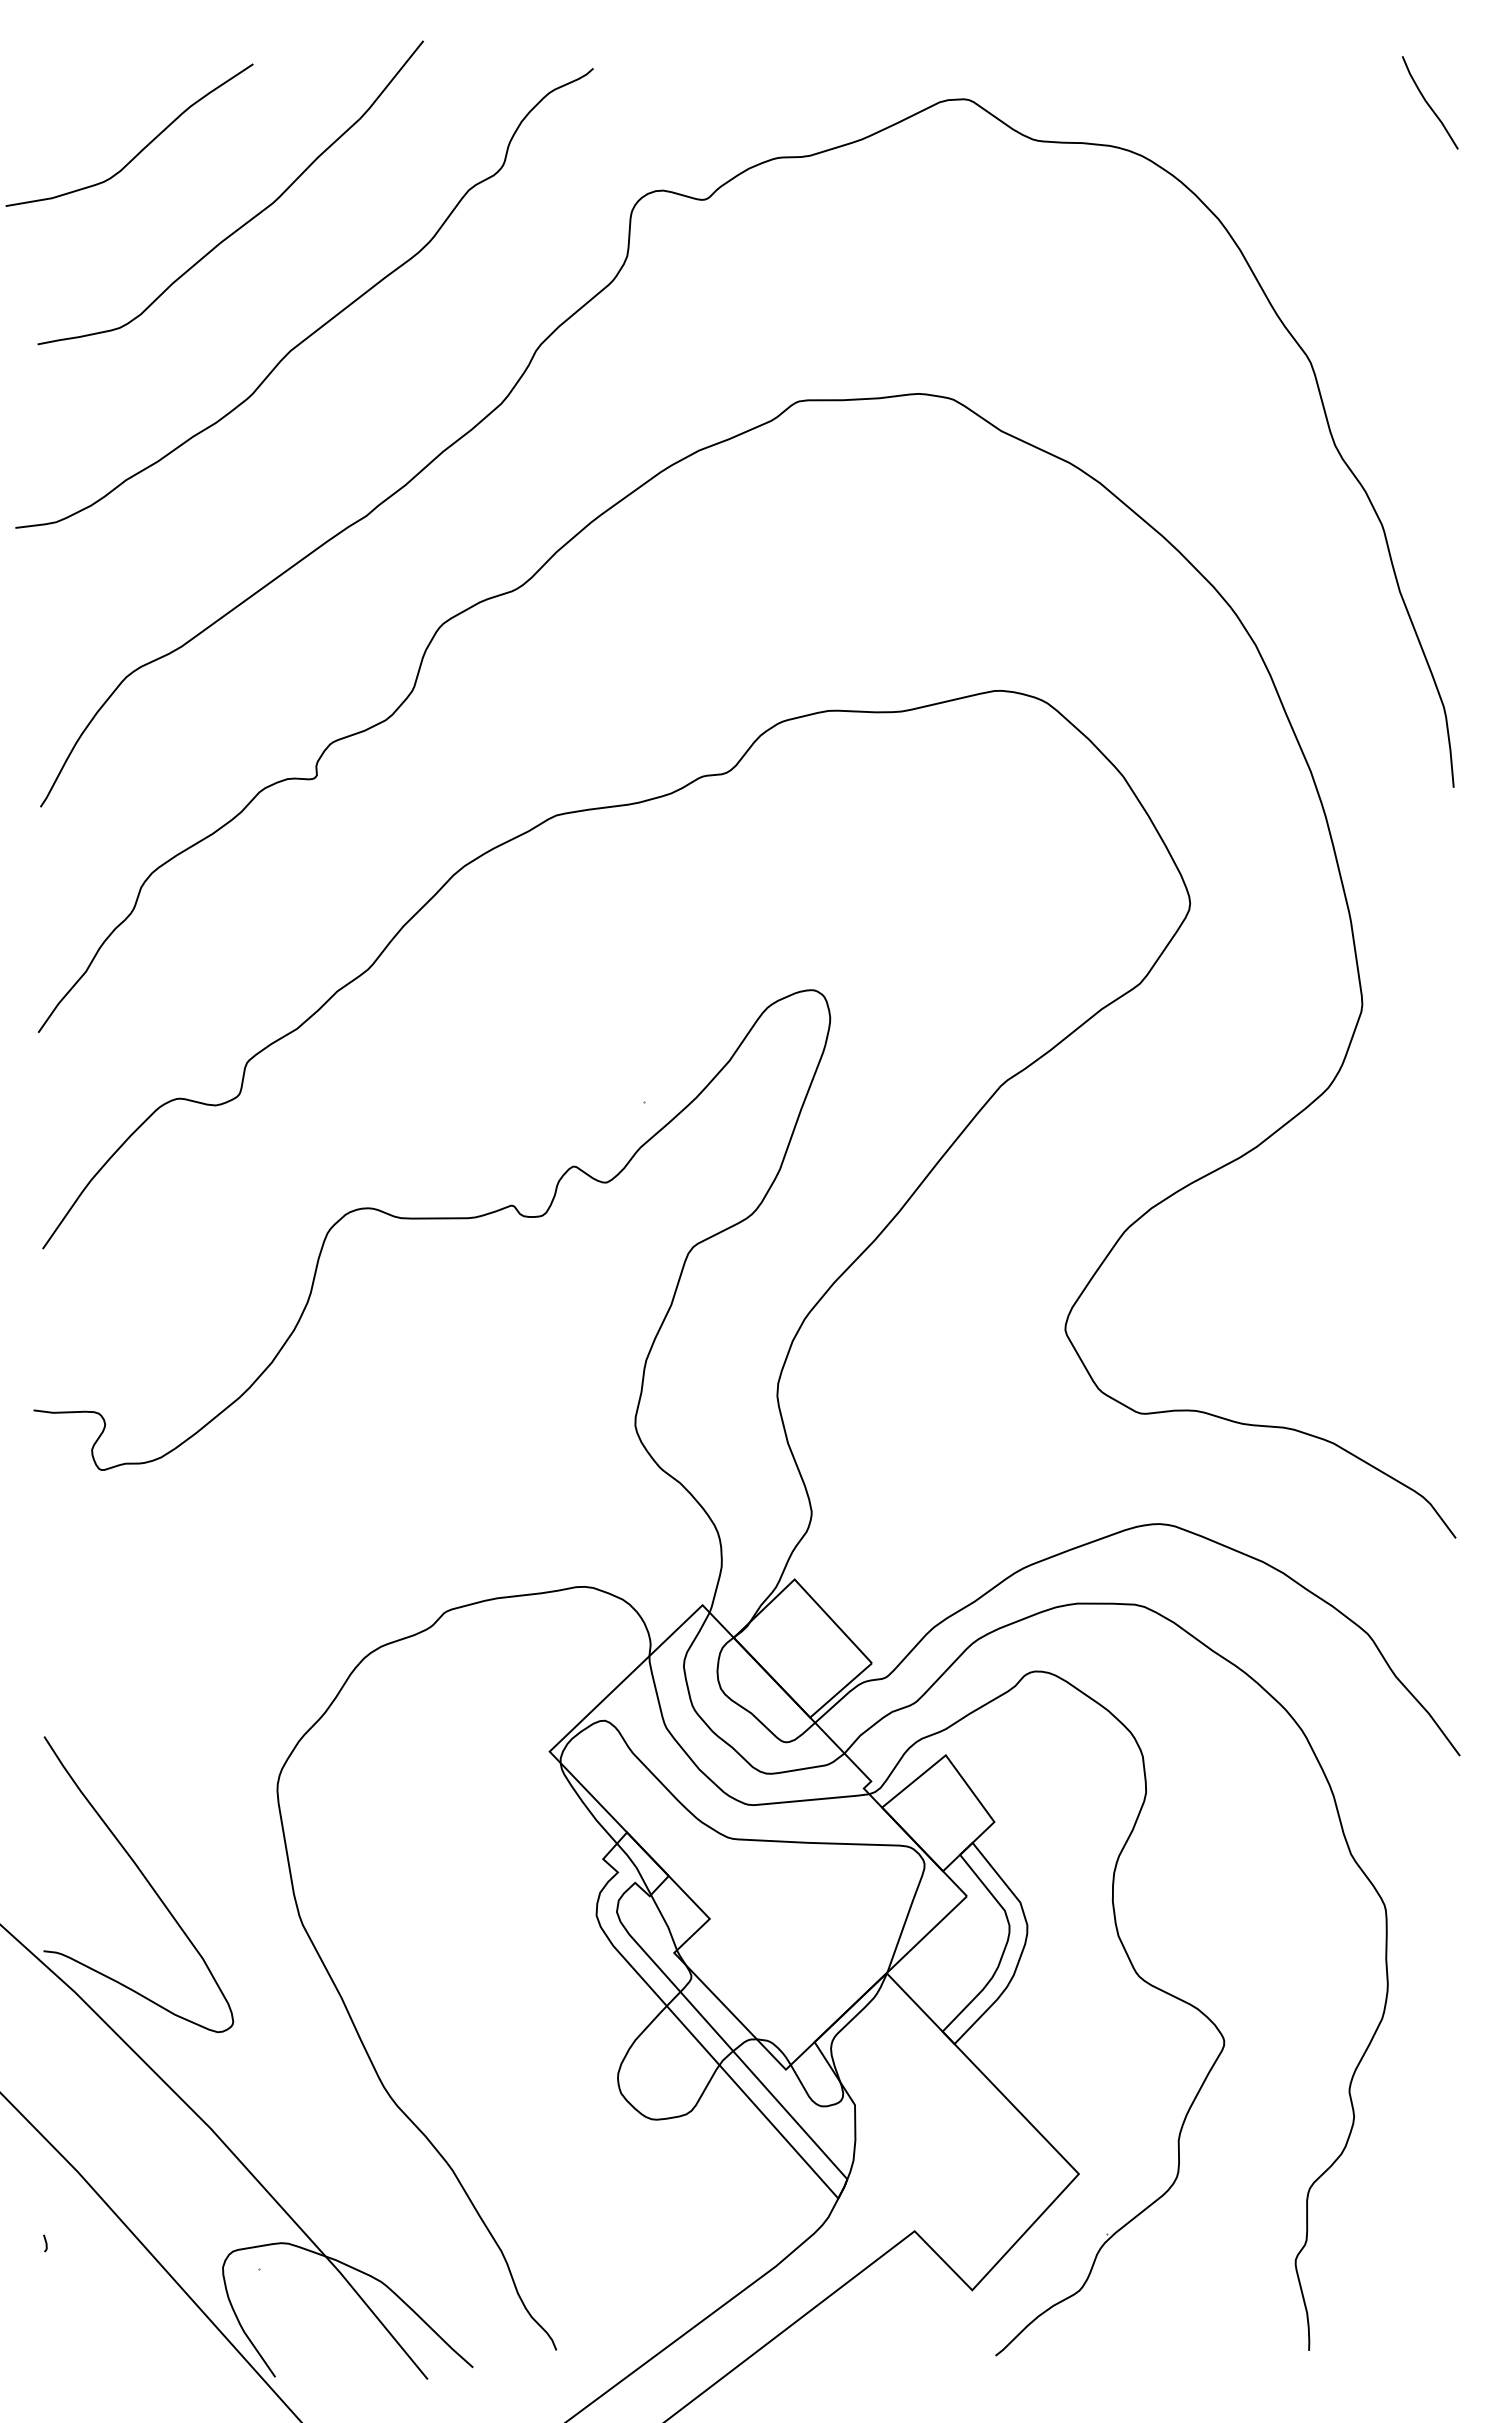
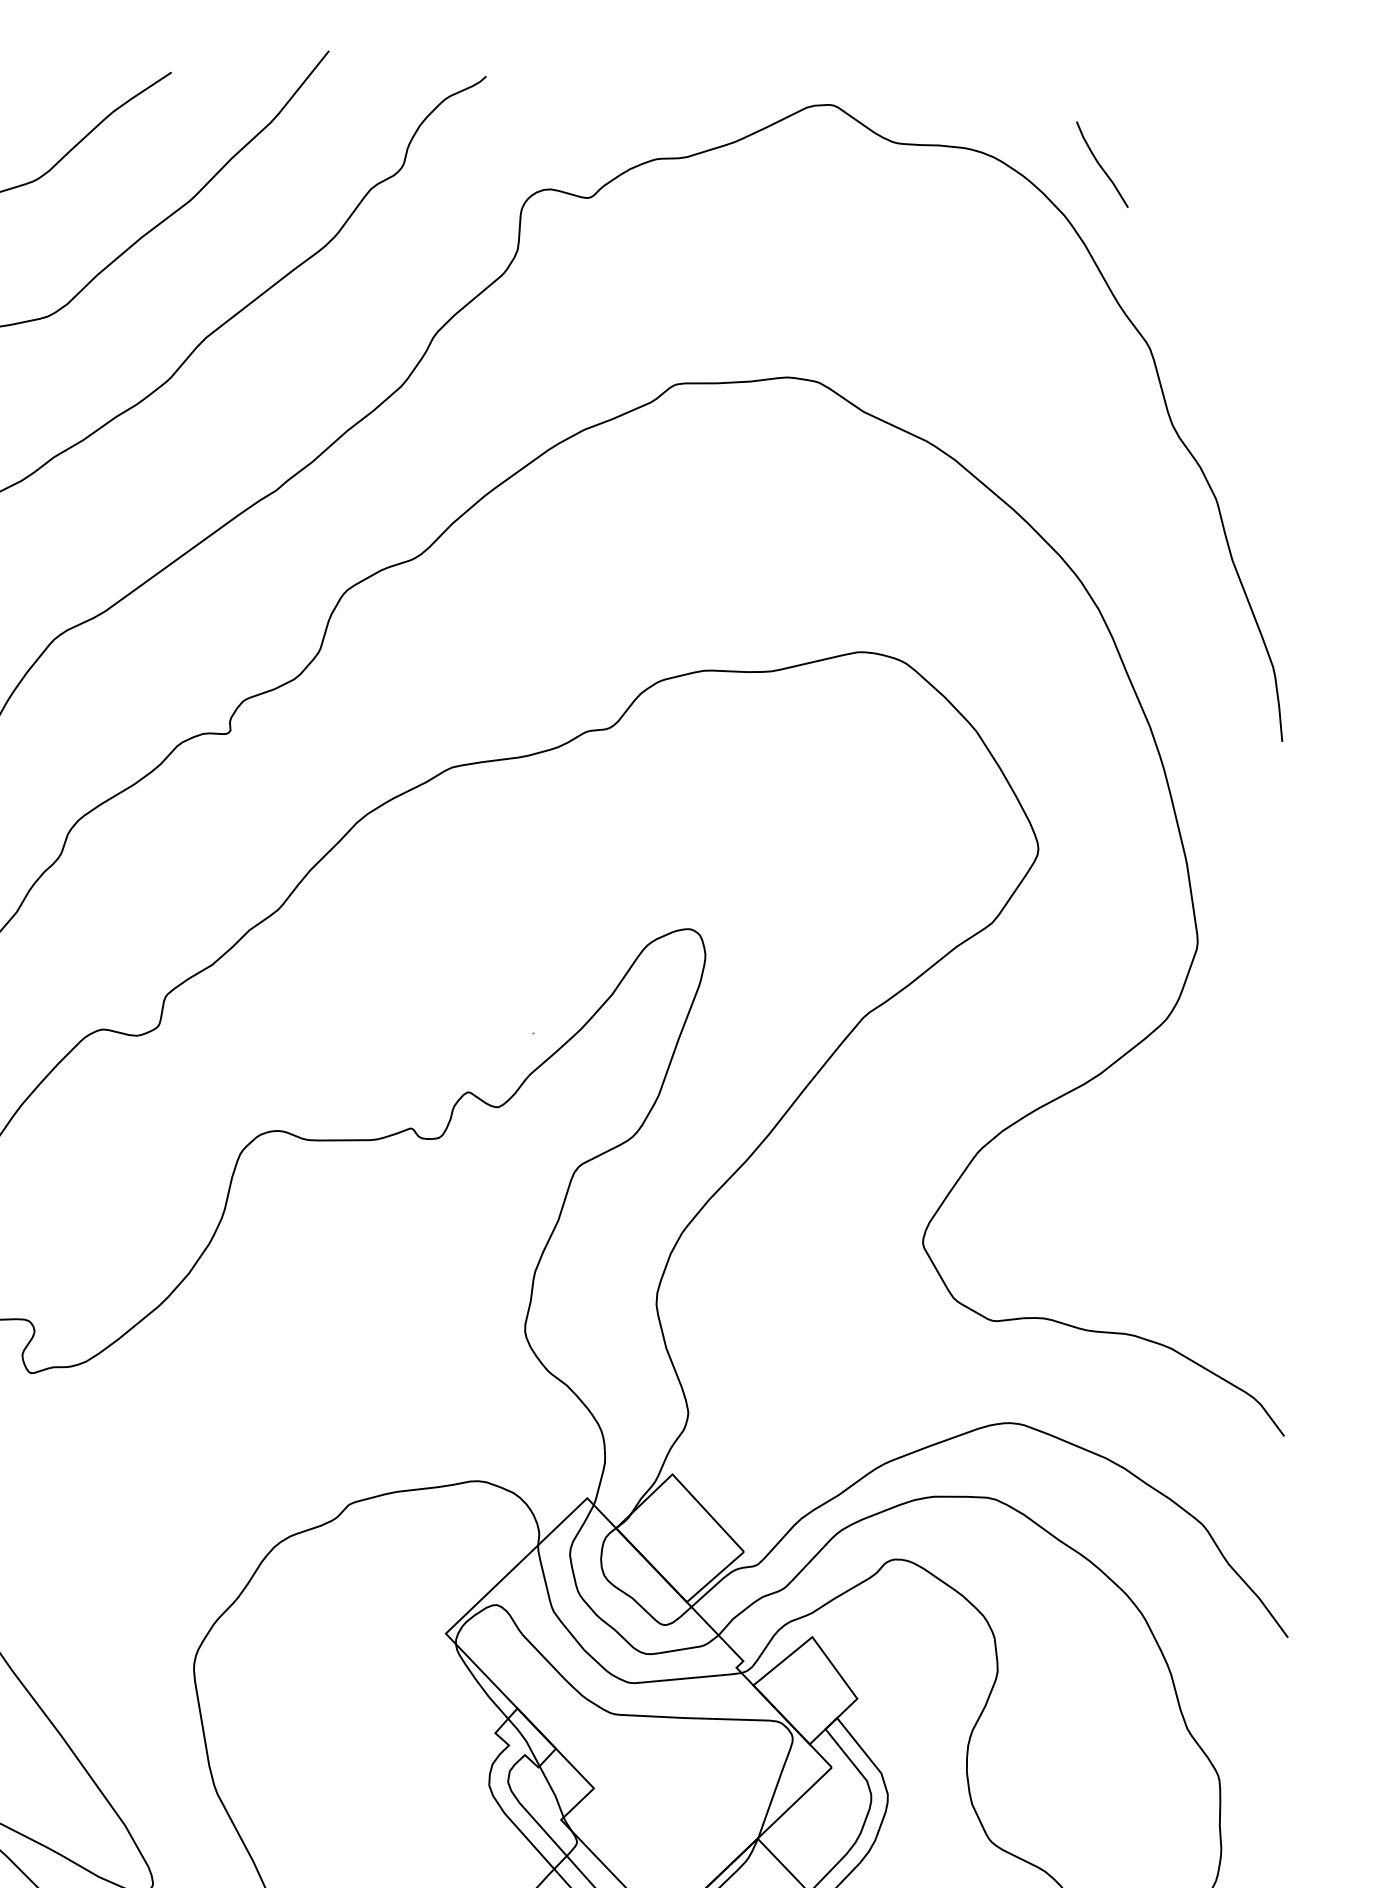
curve: (1428, 103) -> (1100, 165), moved

